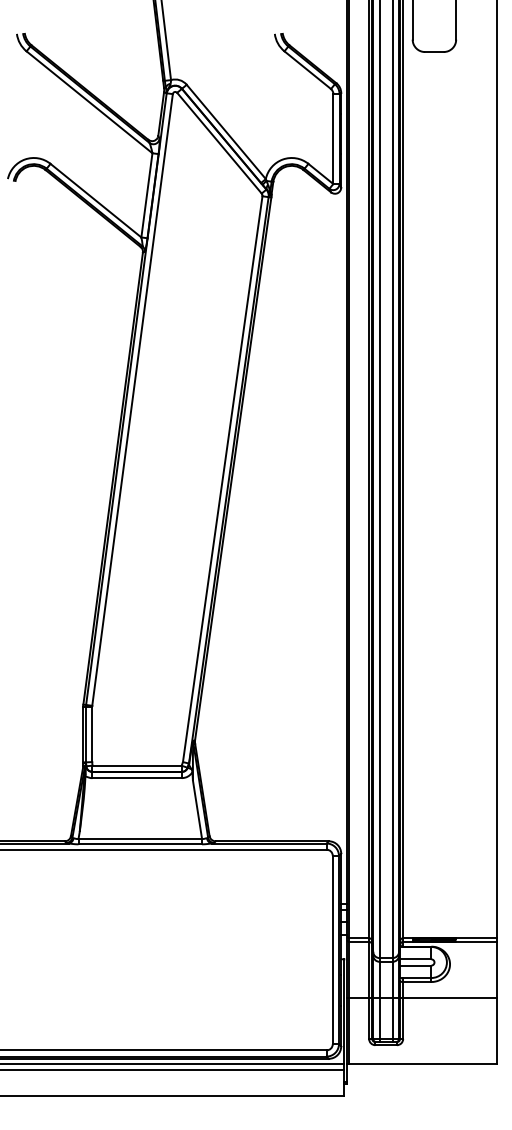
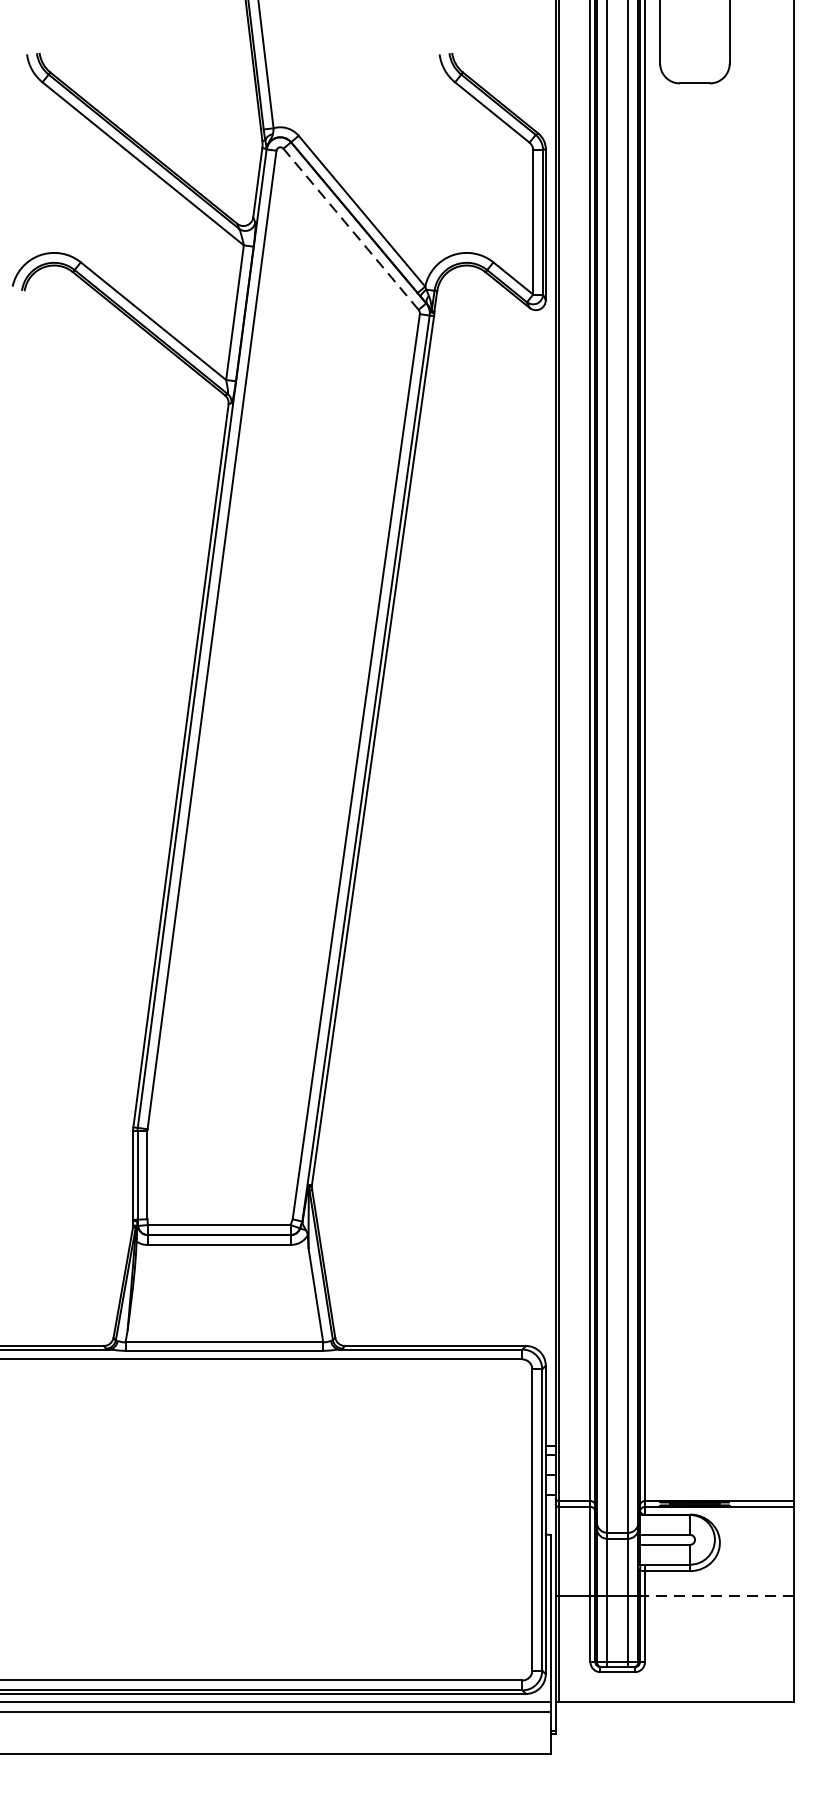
line: (219, 143) -> (351, 229), solid -> dashed
line: (449, 997) -> (719, 1595), solid -> dashed

